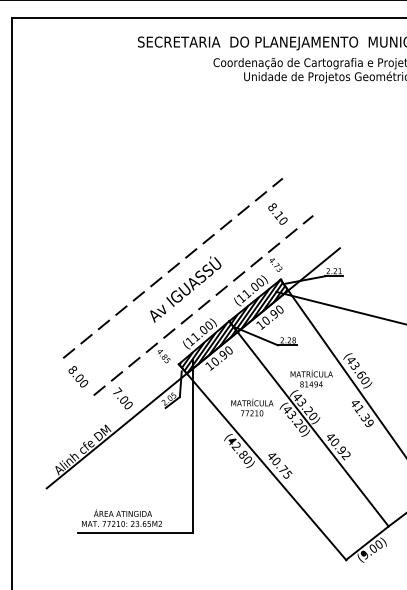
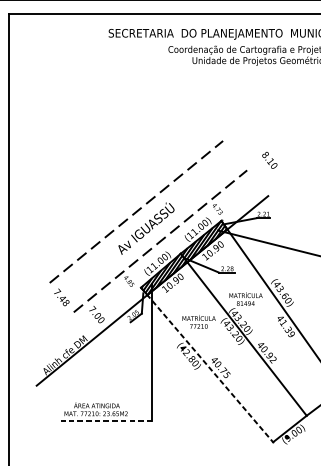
text: (277, 213) -> (269, 159), moved
text: (78, 376) -> (61, 297), 8.00 -> 7.48
line: (262, 462) -> (207, 365), solid -> dashed
line: (135, 533) -> (106, 421), solid -> dashed

